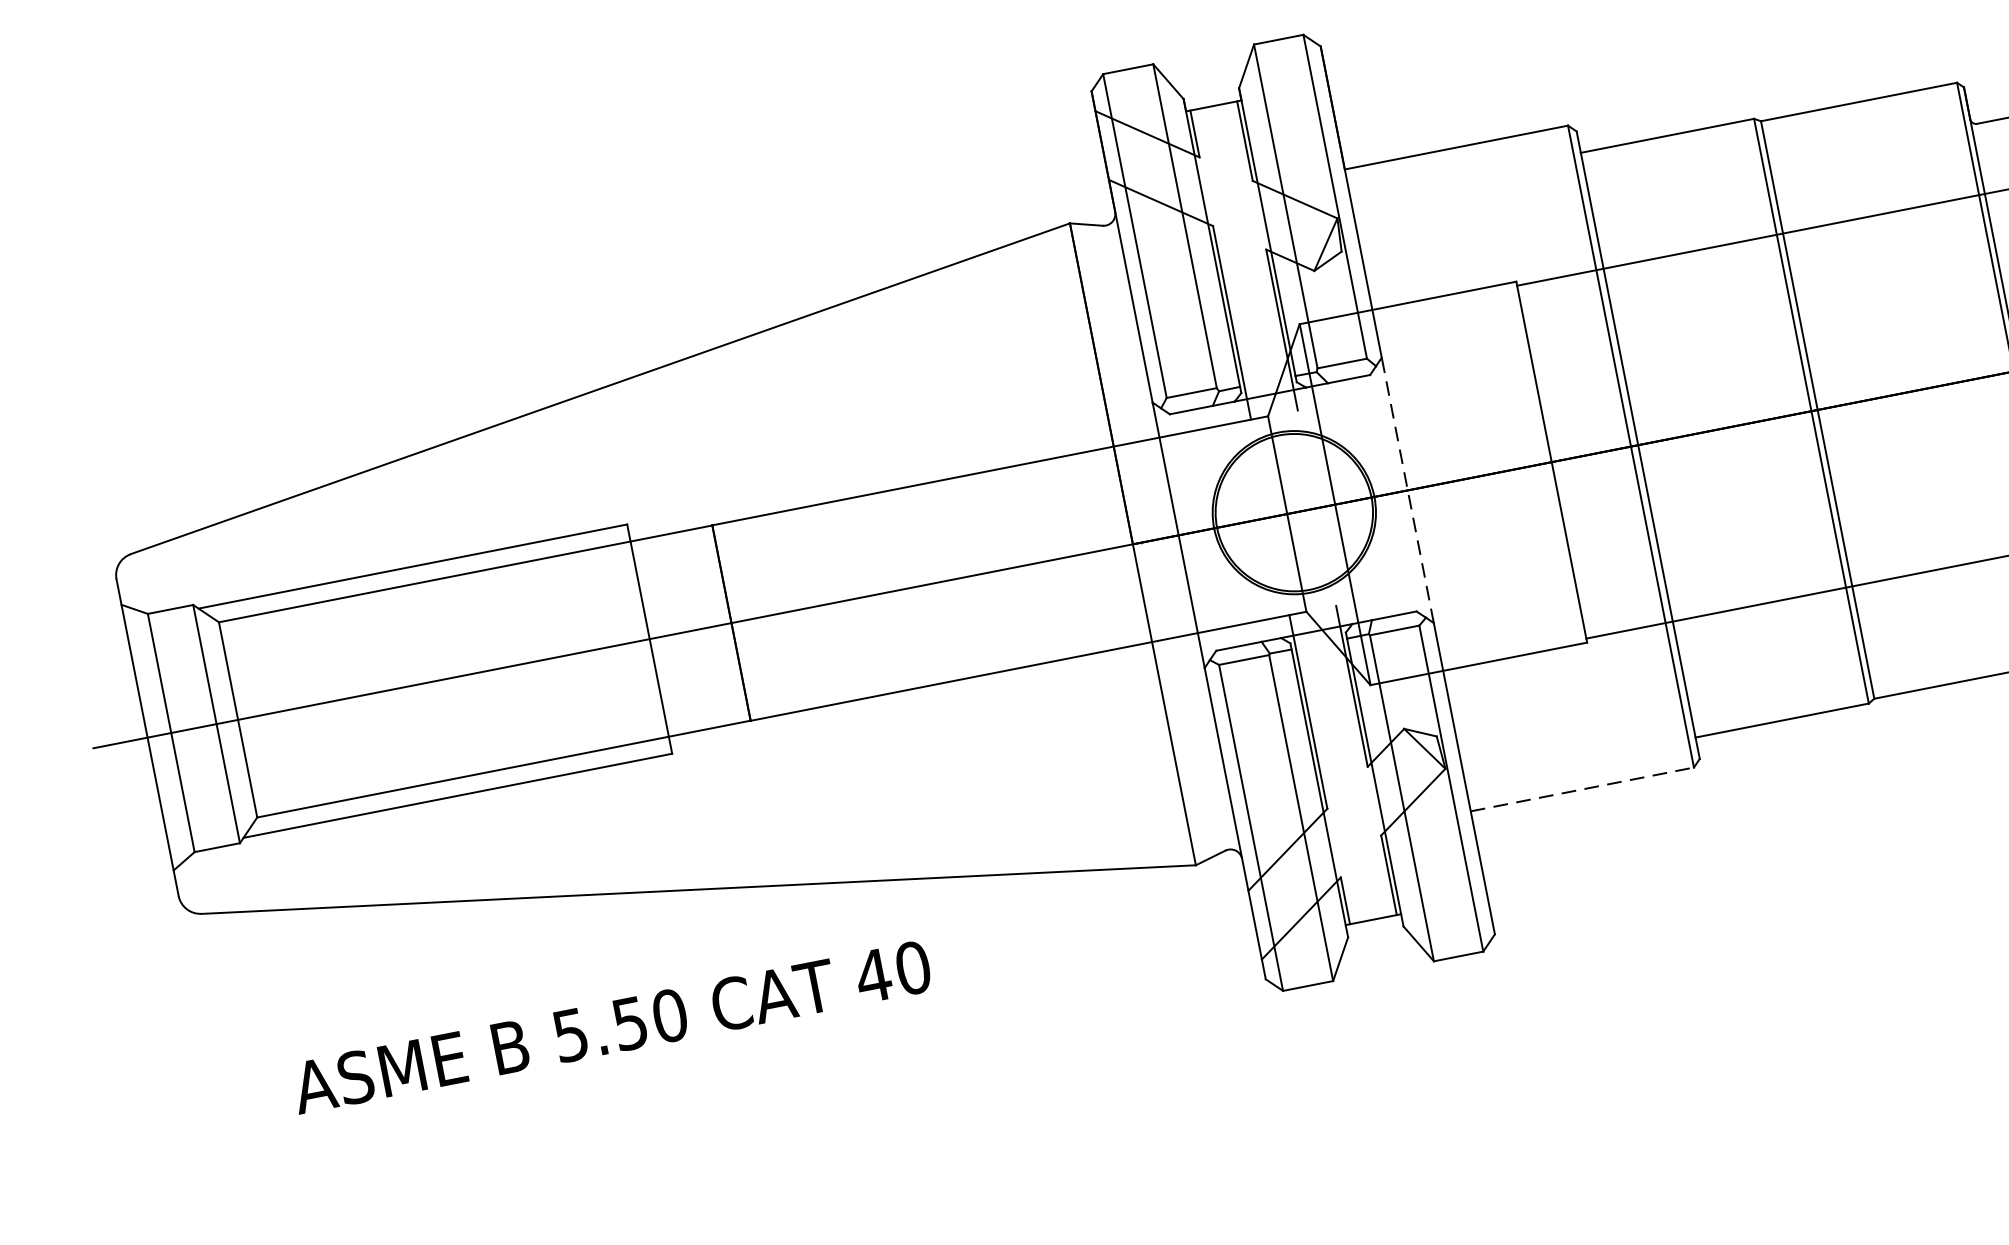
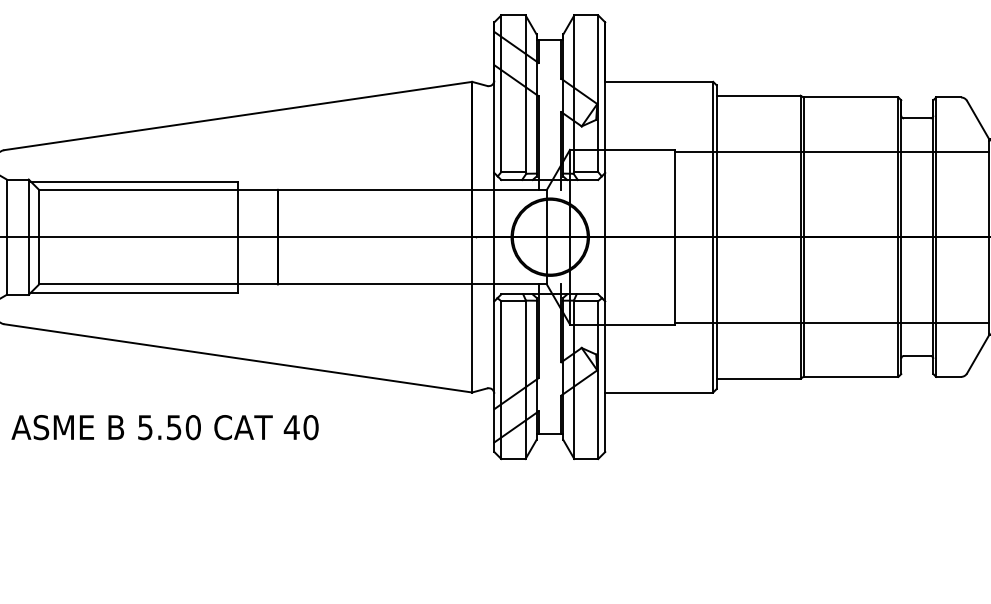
line: (1408, 488) -> (605, 236), dashed -> solid
line: (1582, 789) -> (659, 392), dashed -> solid
text: (610, 1027) -> (164, 427), moved

